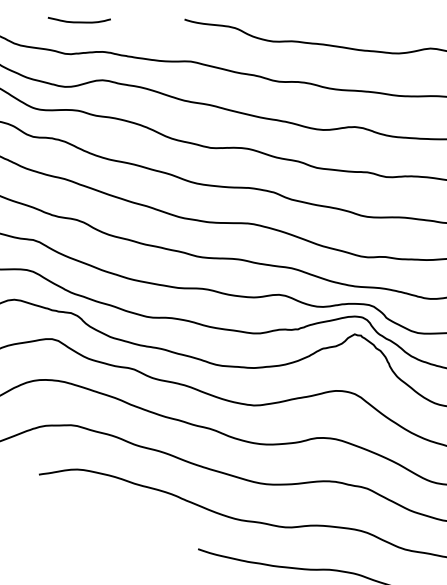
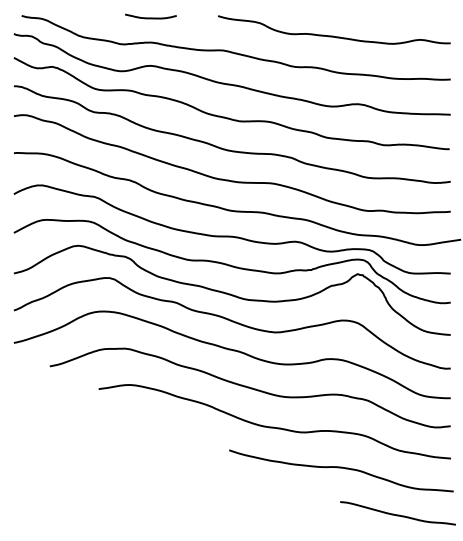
curve: (78, 21) -> (150, 17), moved

